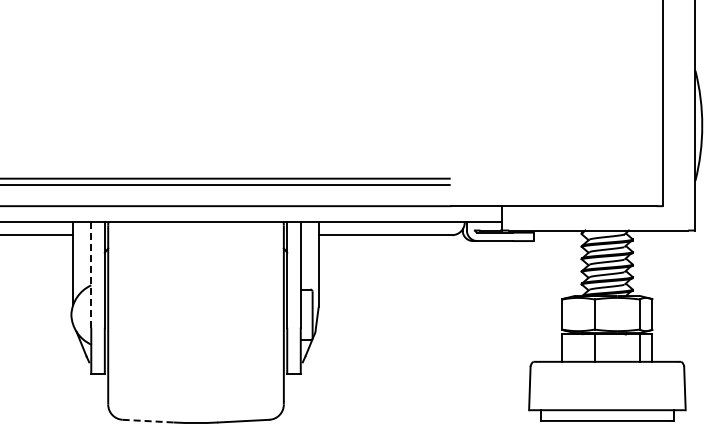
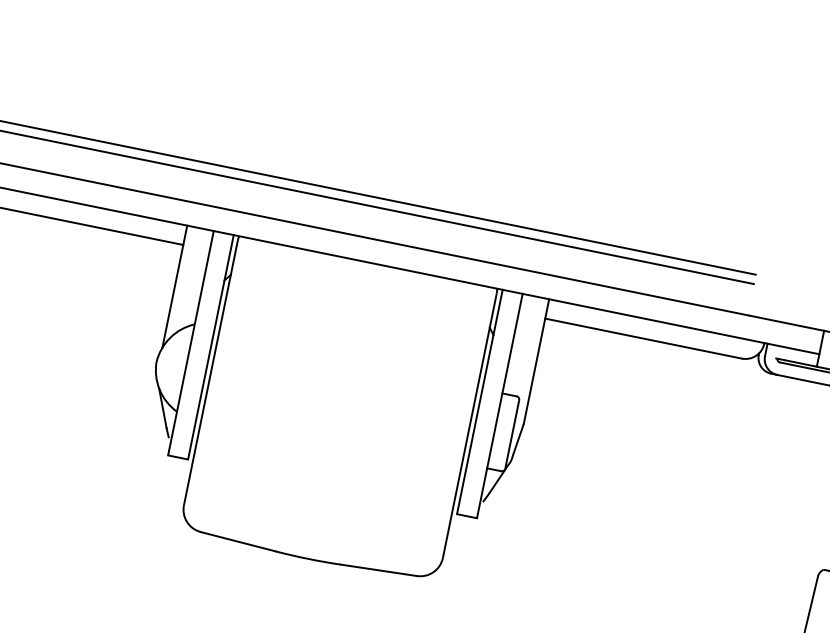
line: (91, 274) -> (198, 308), dashed -> solid
line: (148, 421) -> (238, 542), dashed -> solid

